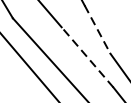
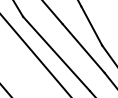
line: (97, 30) -> (91, 26), dashed -> solid
line: (87, 57) -> (83, 48), dashed -> solid

